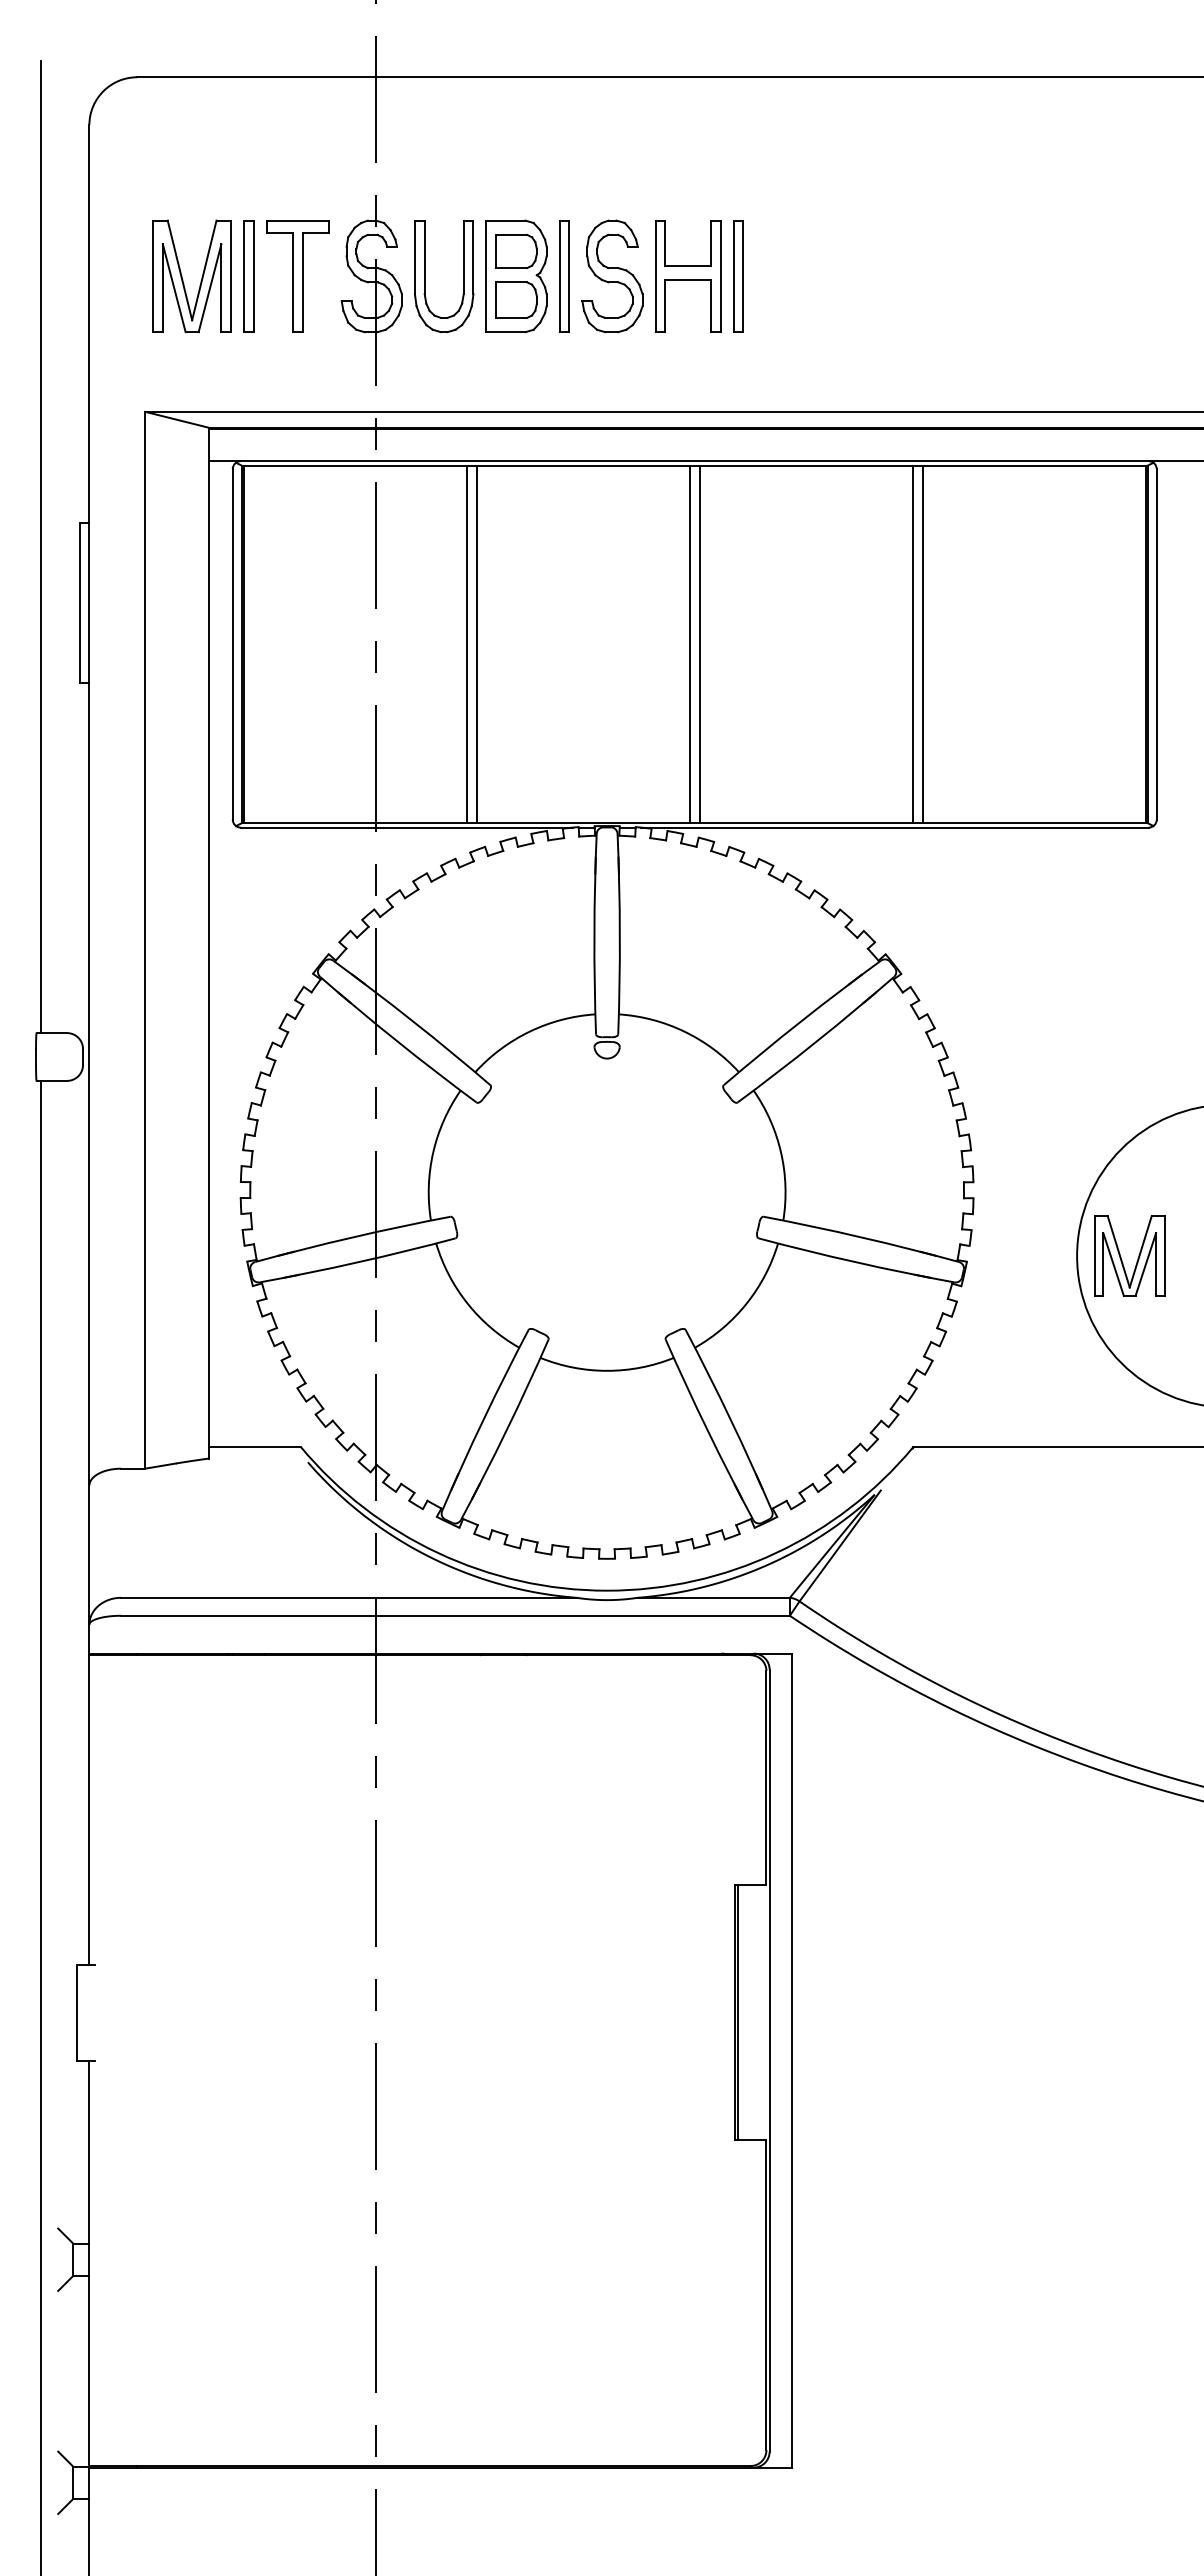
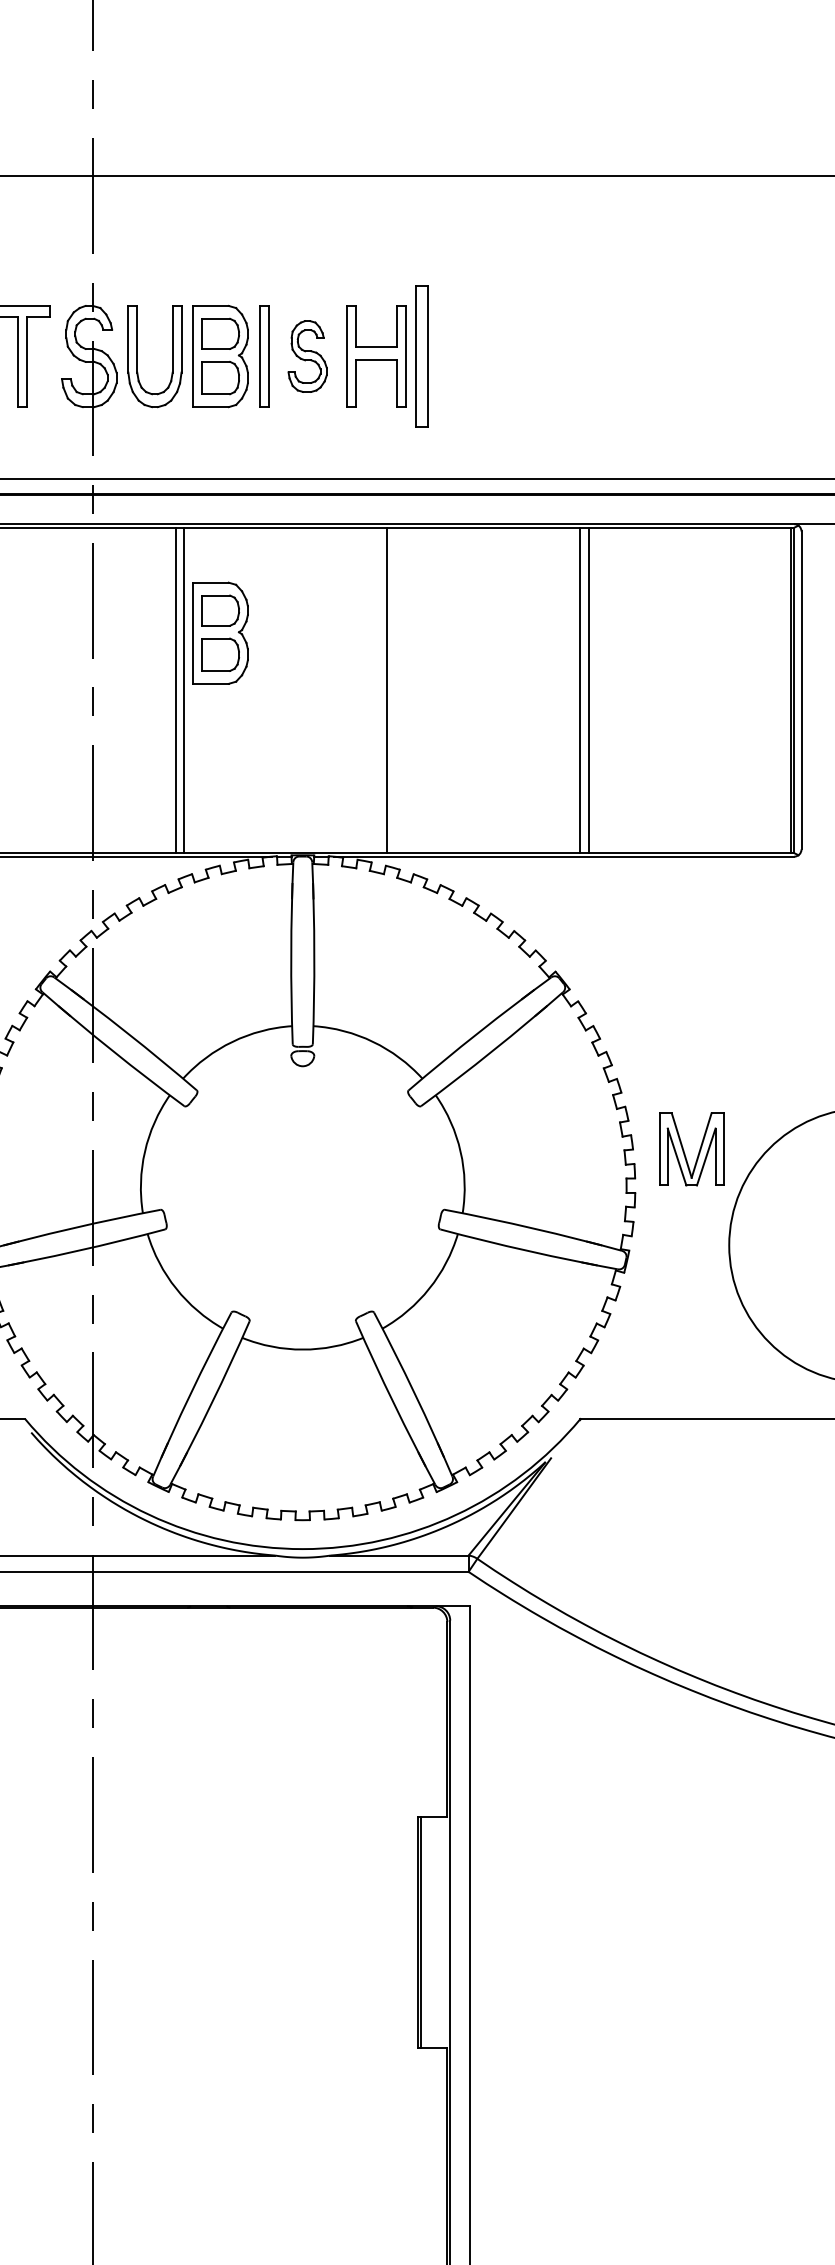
part: (612, 276) -> (307, 356), size x0.7
part: (738, 276) -> (421, 356), size x1.4
part: (516, 581) -> (220, 633), added
line: (689, 644) -> (377, 690), removed
part: (1121, 1256) -> (684, 1149), moved

